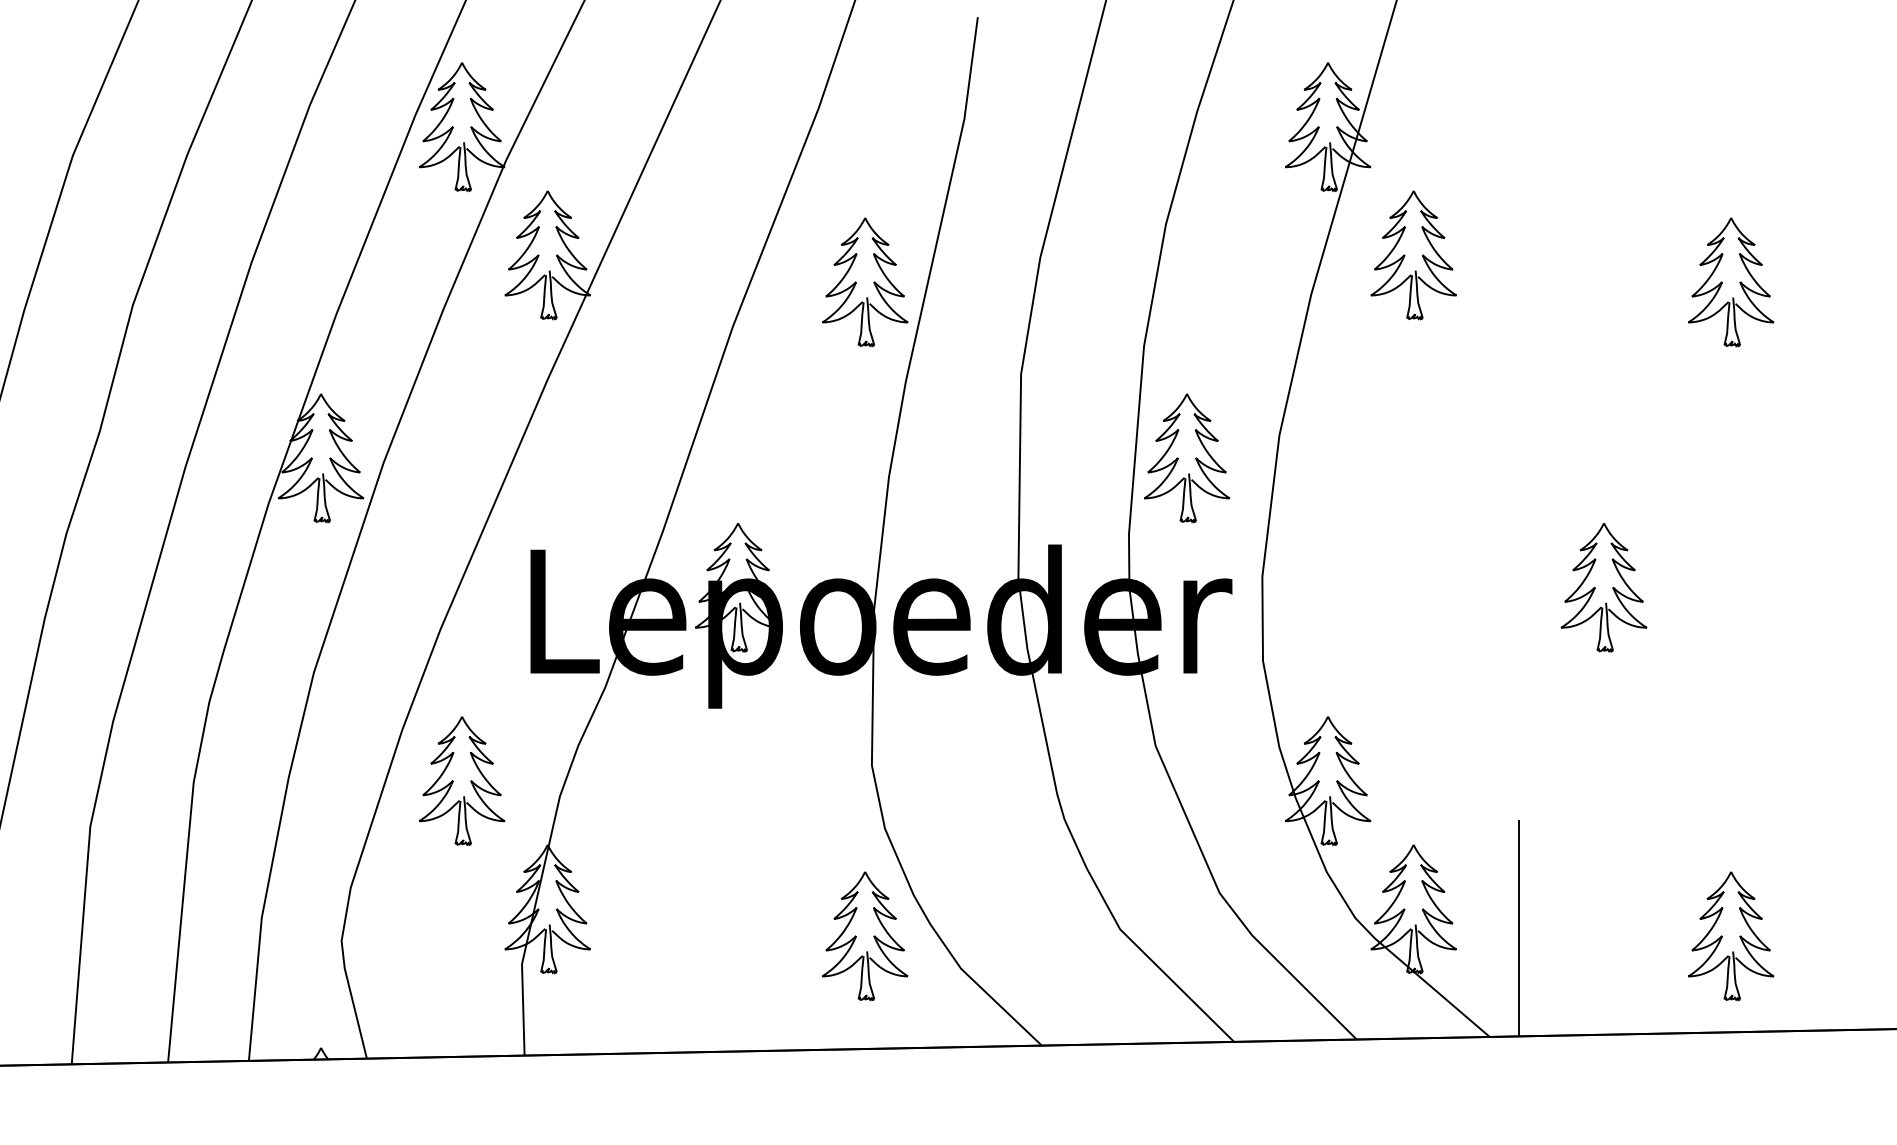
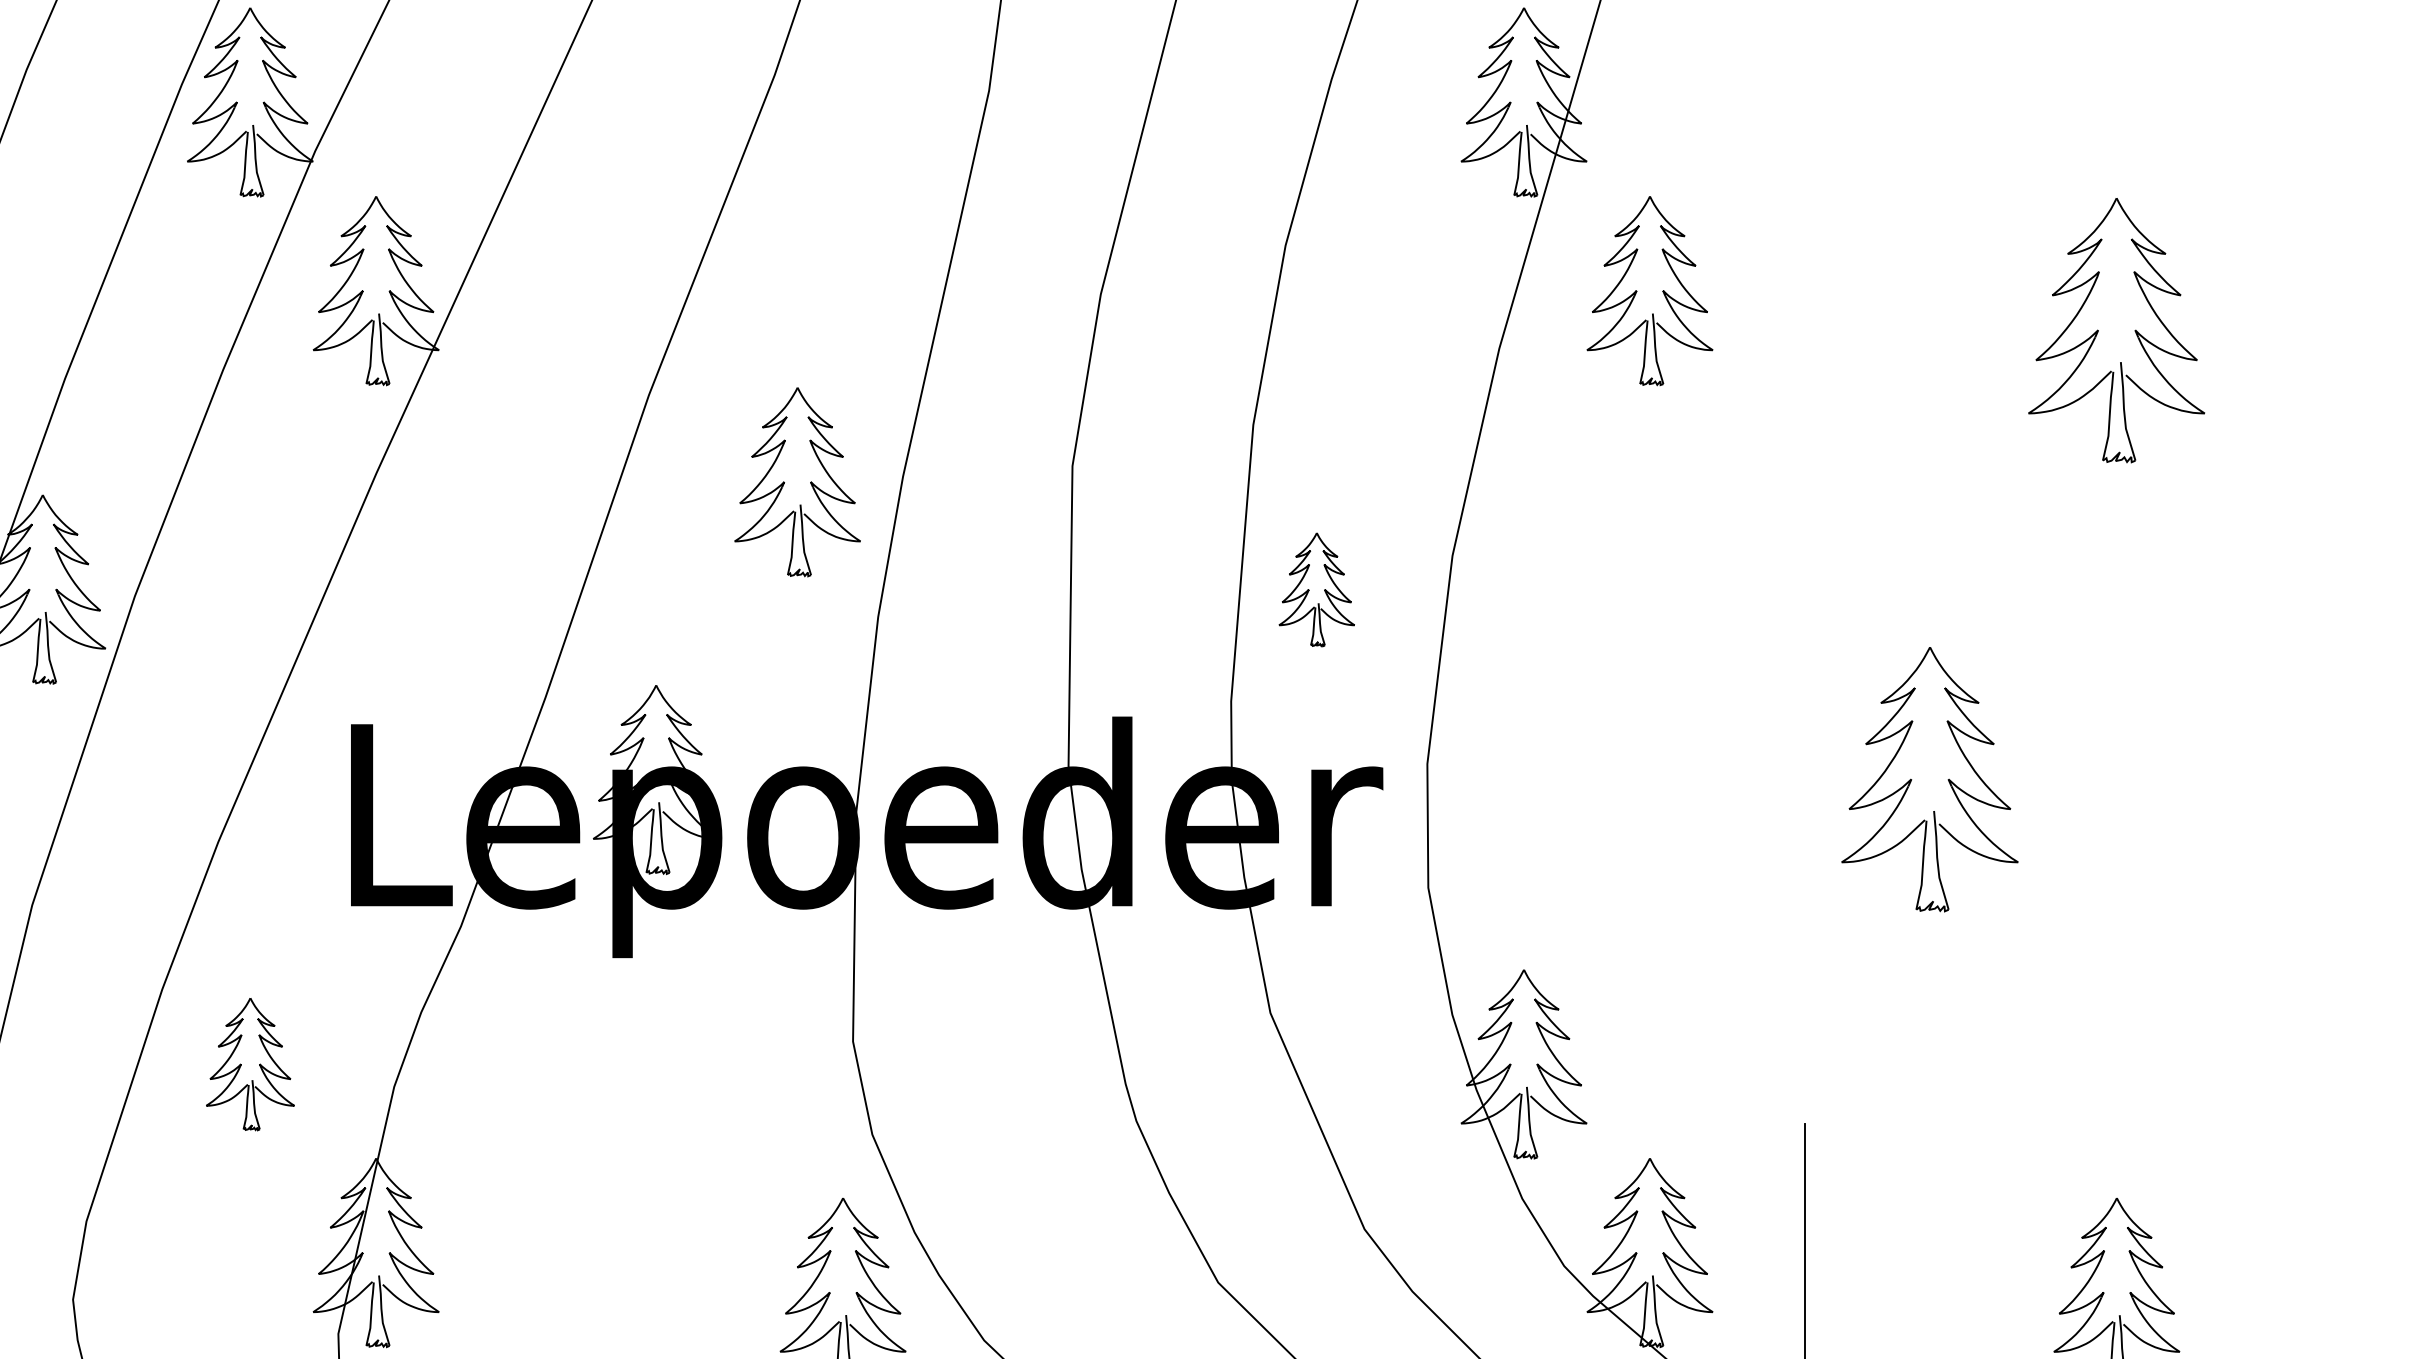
part: (865, 282) -> (798, 482), moved
part: (1731, 282) -> (2117, 331), size x1.4
part: (1187, 458) -> (1317, 590), size x0.6
part: (1603, 587) -> (1929, 779), size x1.4
part: (462, 780) -> (250, 1063), size x0.7

